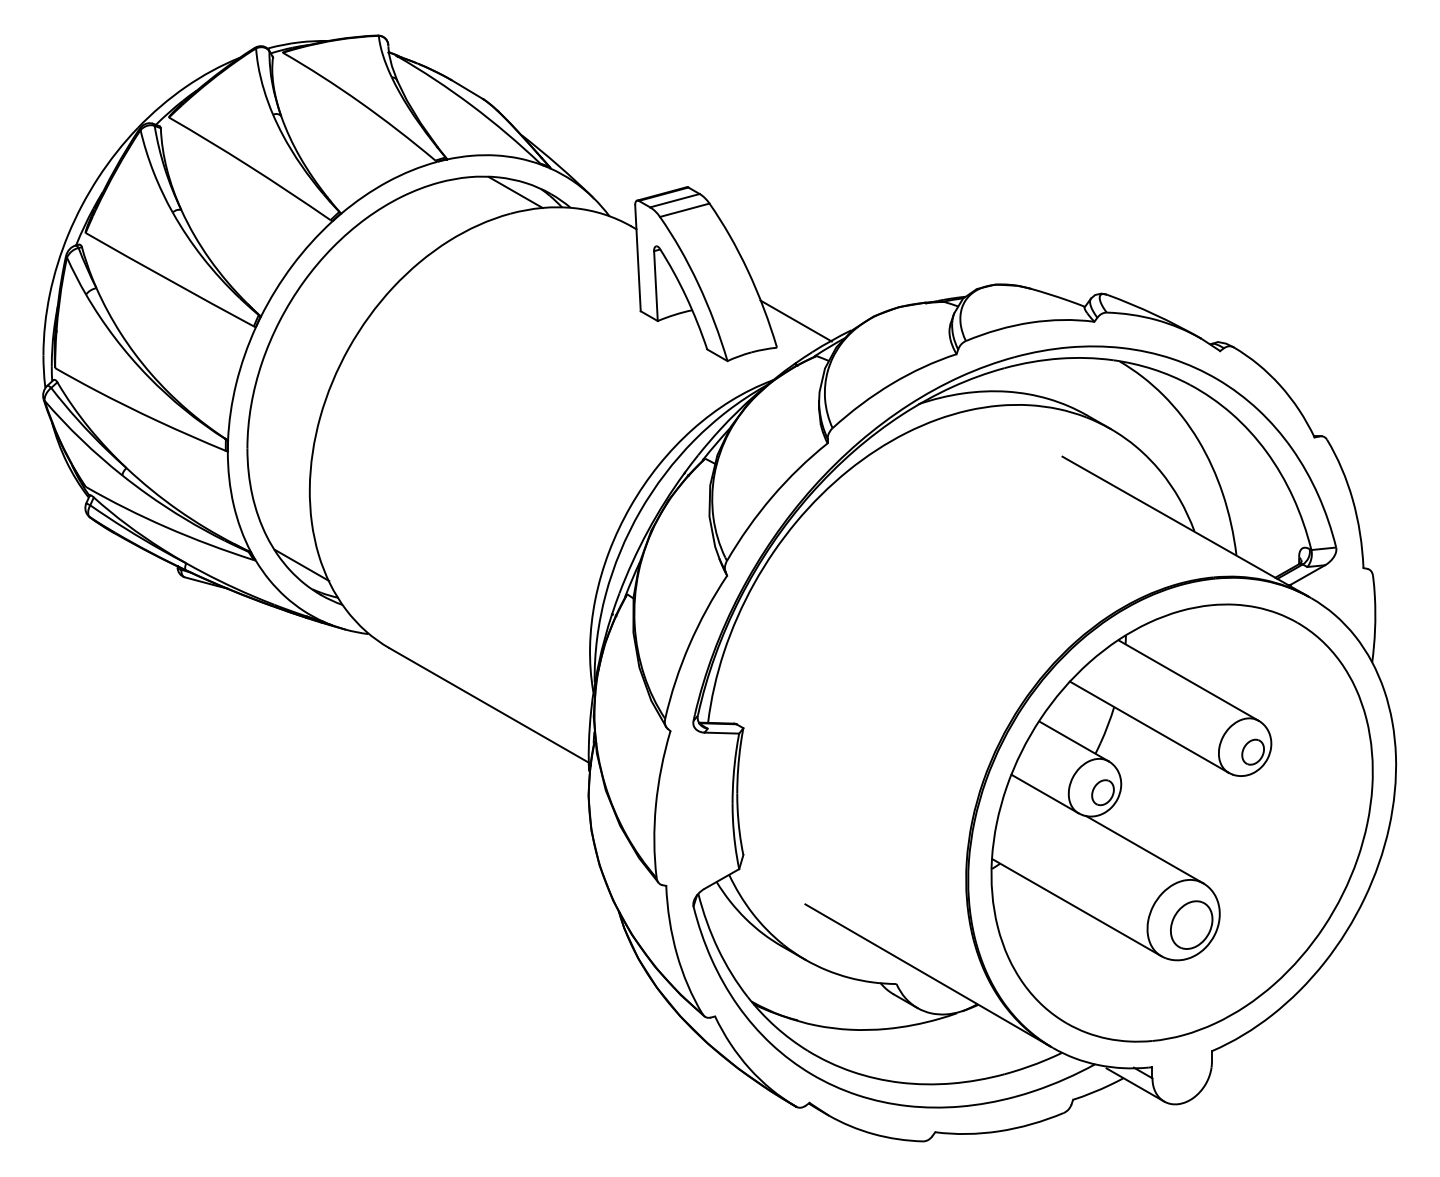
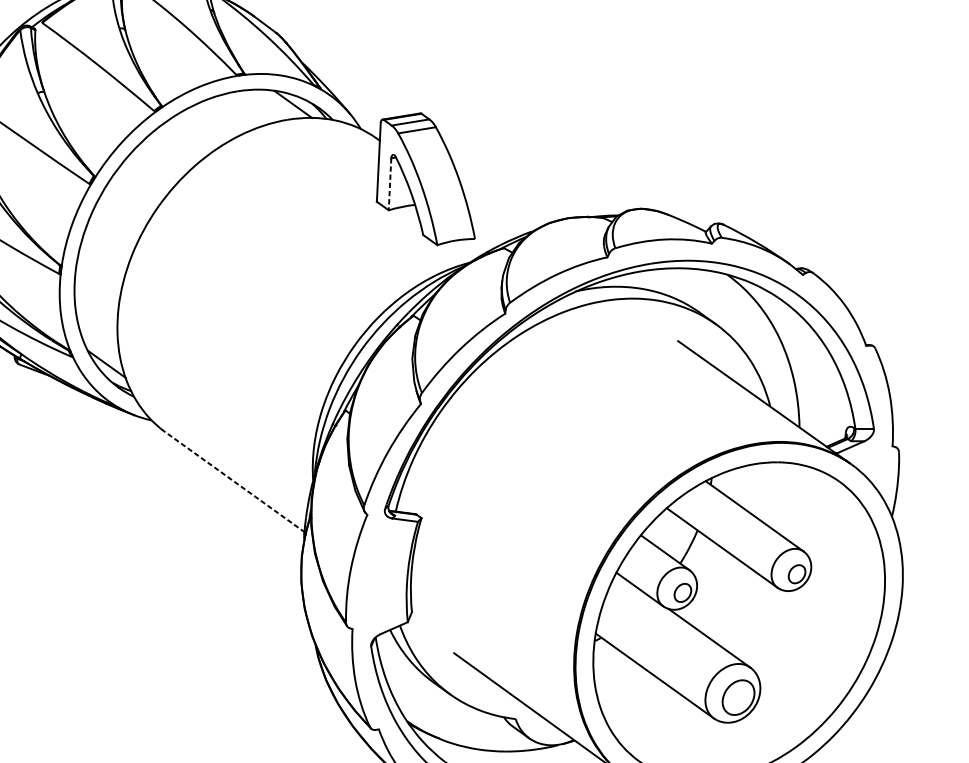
line: (655, 286) -> (389, 184), solid -> dashed
line: (795, 320) -> (490, 220), removed
line: (489, 705) -> (235, 482), solid -> dashed

